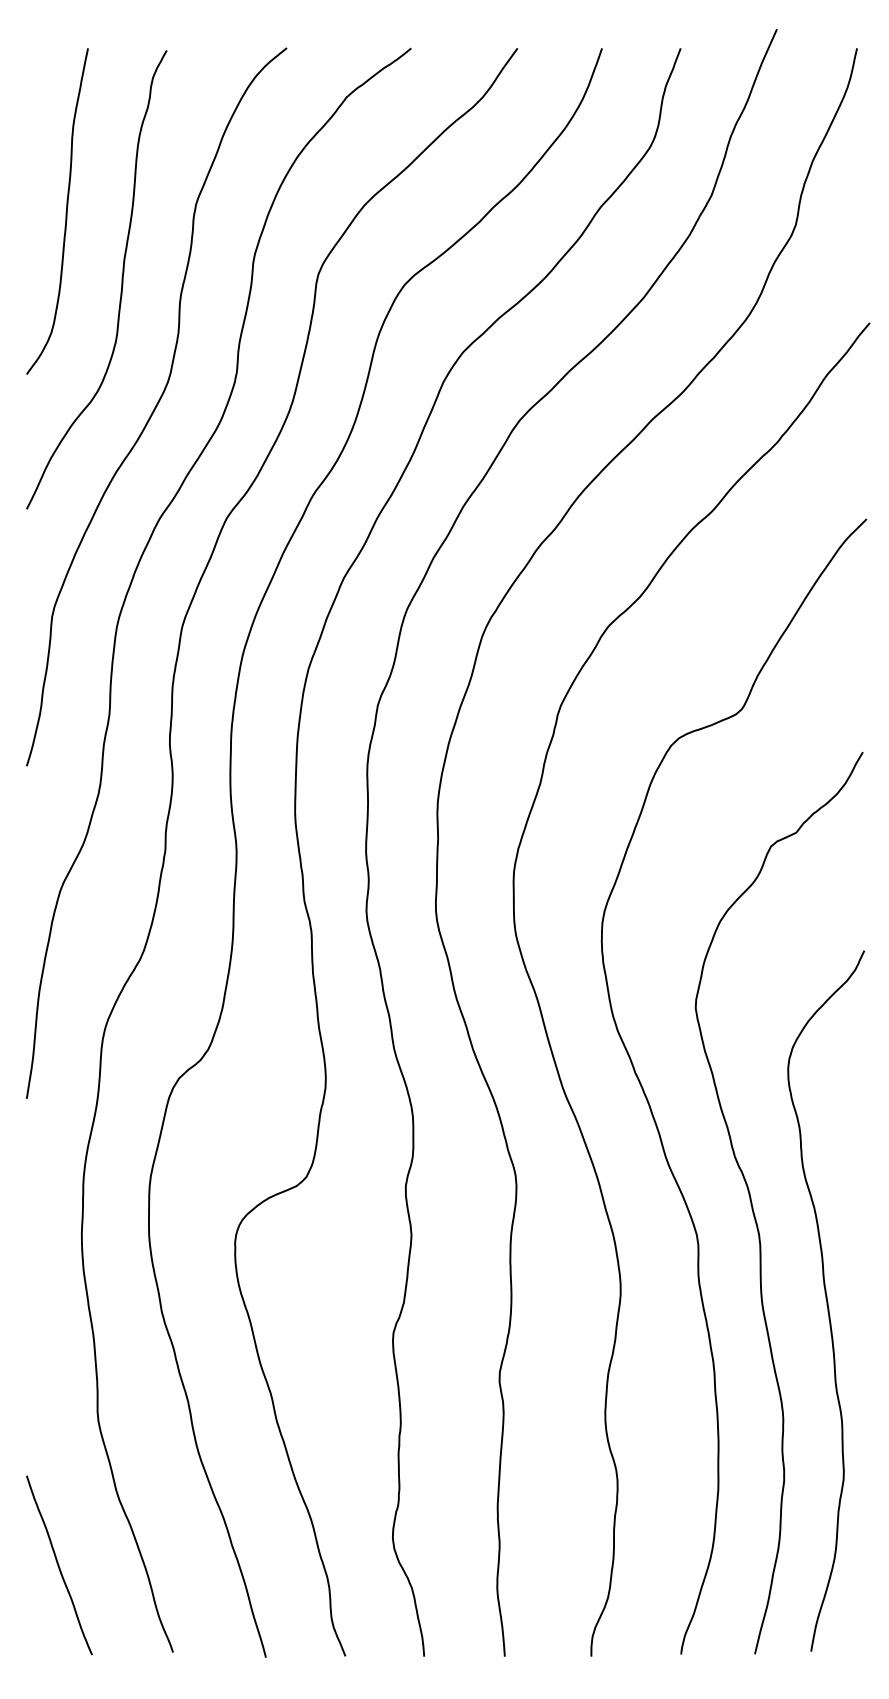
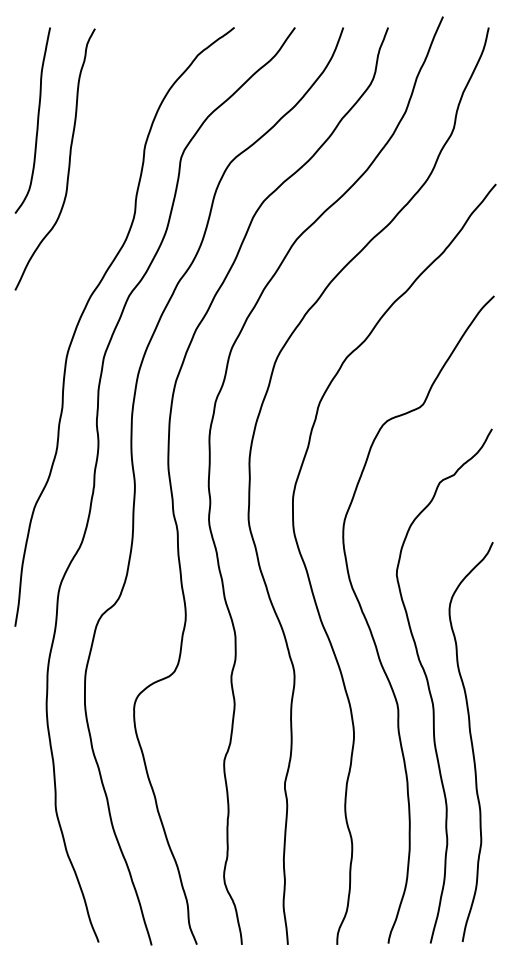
curve: (155, 405) -> (88, 231), removed
line: (58, 1564) -> (33, 892), removed

